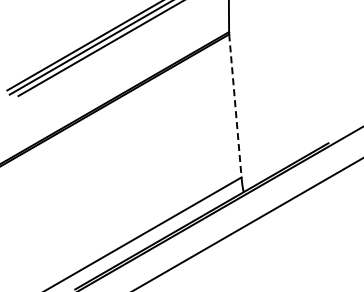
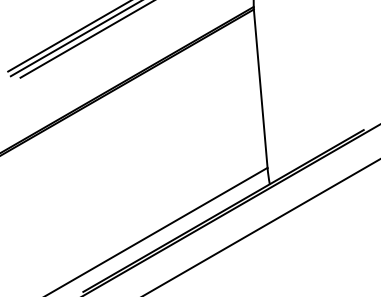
line: (235, 105) -> (260, 88), dashed -> solid

